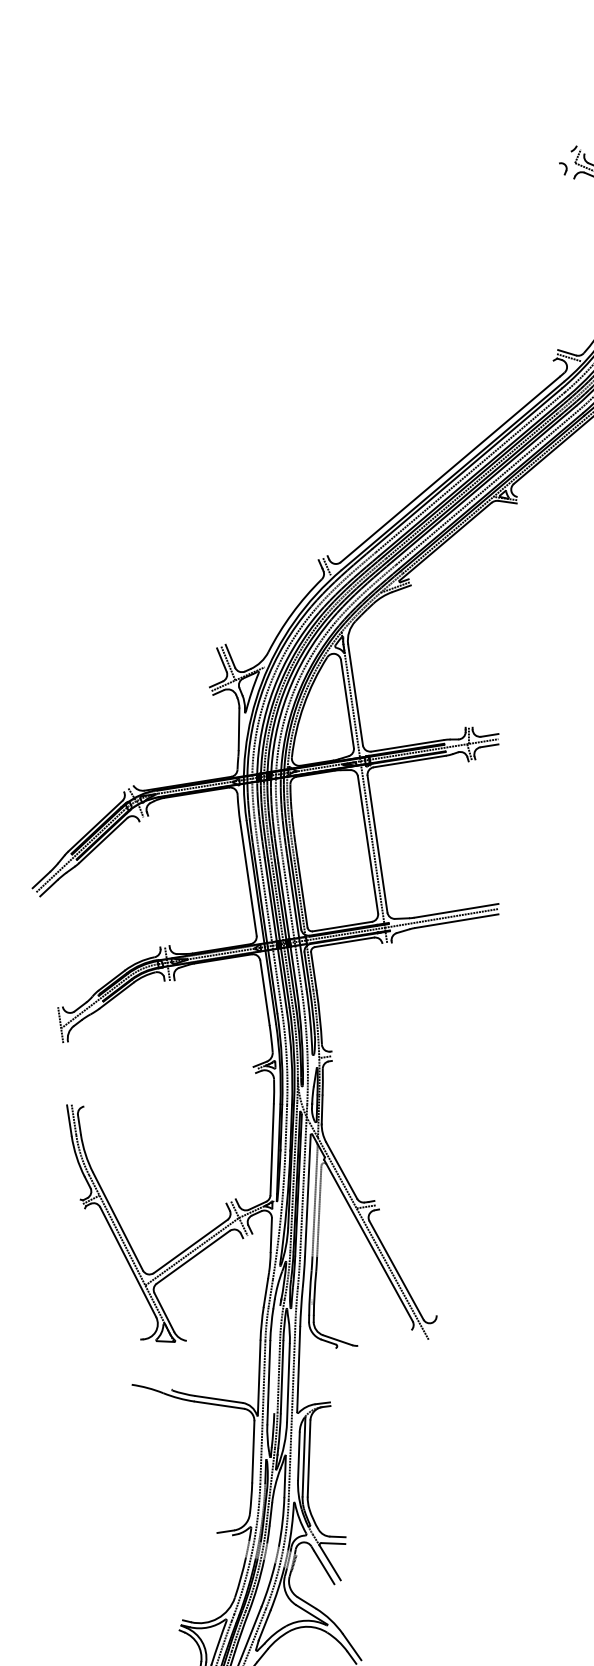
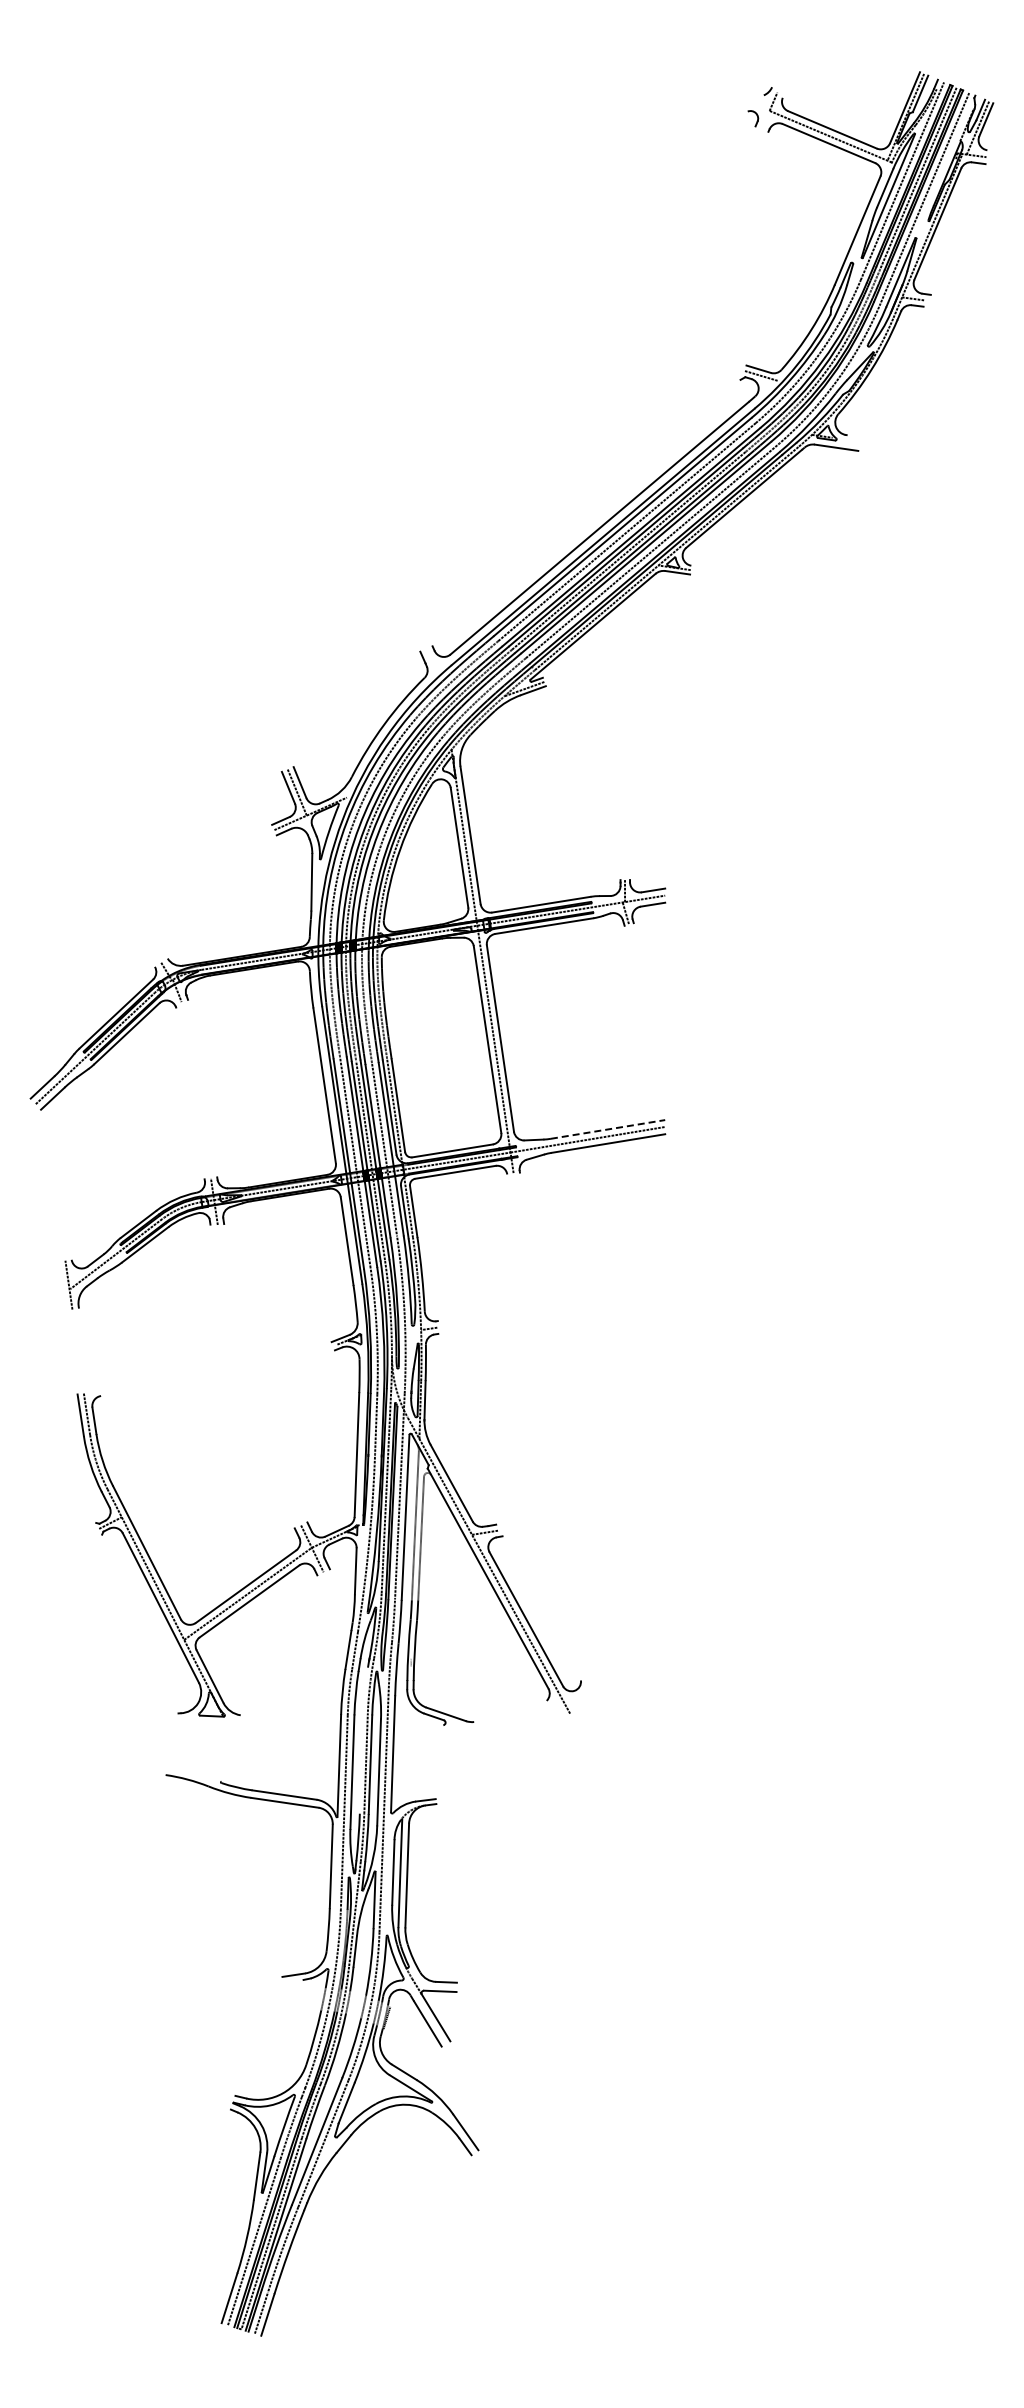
line: (326, 566) -> (431, 660), removed
line: (456, 910) -> (608, 1129), solid -> dashed

